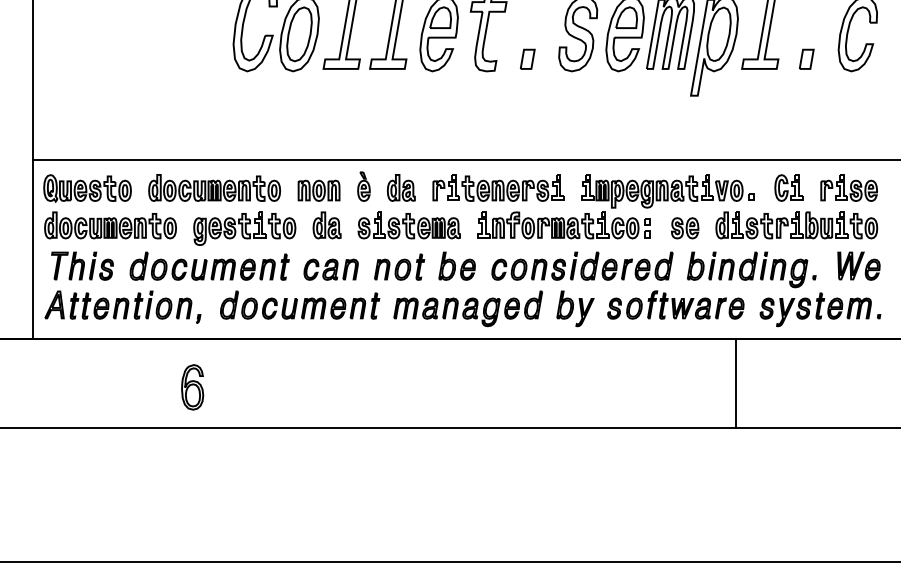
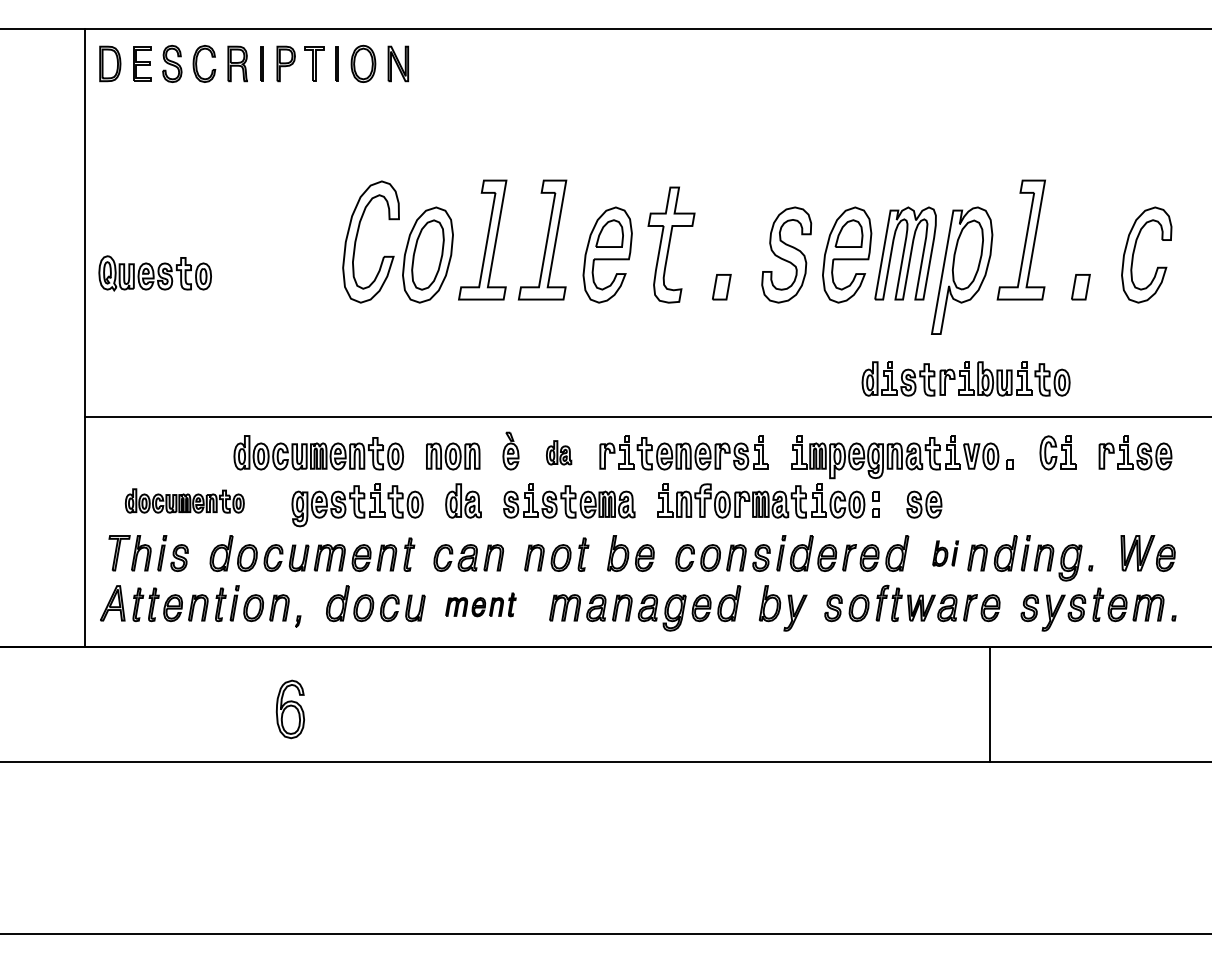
part: (400, 187) -> (558, 452), size x0.7
part: (87, 188) -> (154, 273), moved
part: (110, 225) -> (184, 500), size x0.7
part: (796, 225) -> (965, 378), moved
part: (701, 266) -> (945, 553), size x0.7
part: (340, 305) -> (480, 604), size x0.7

